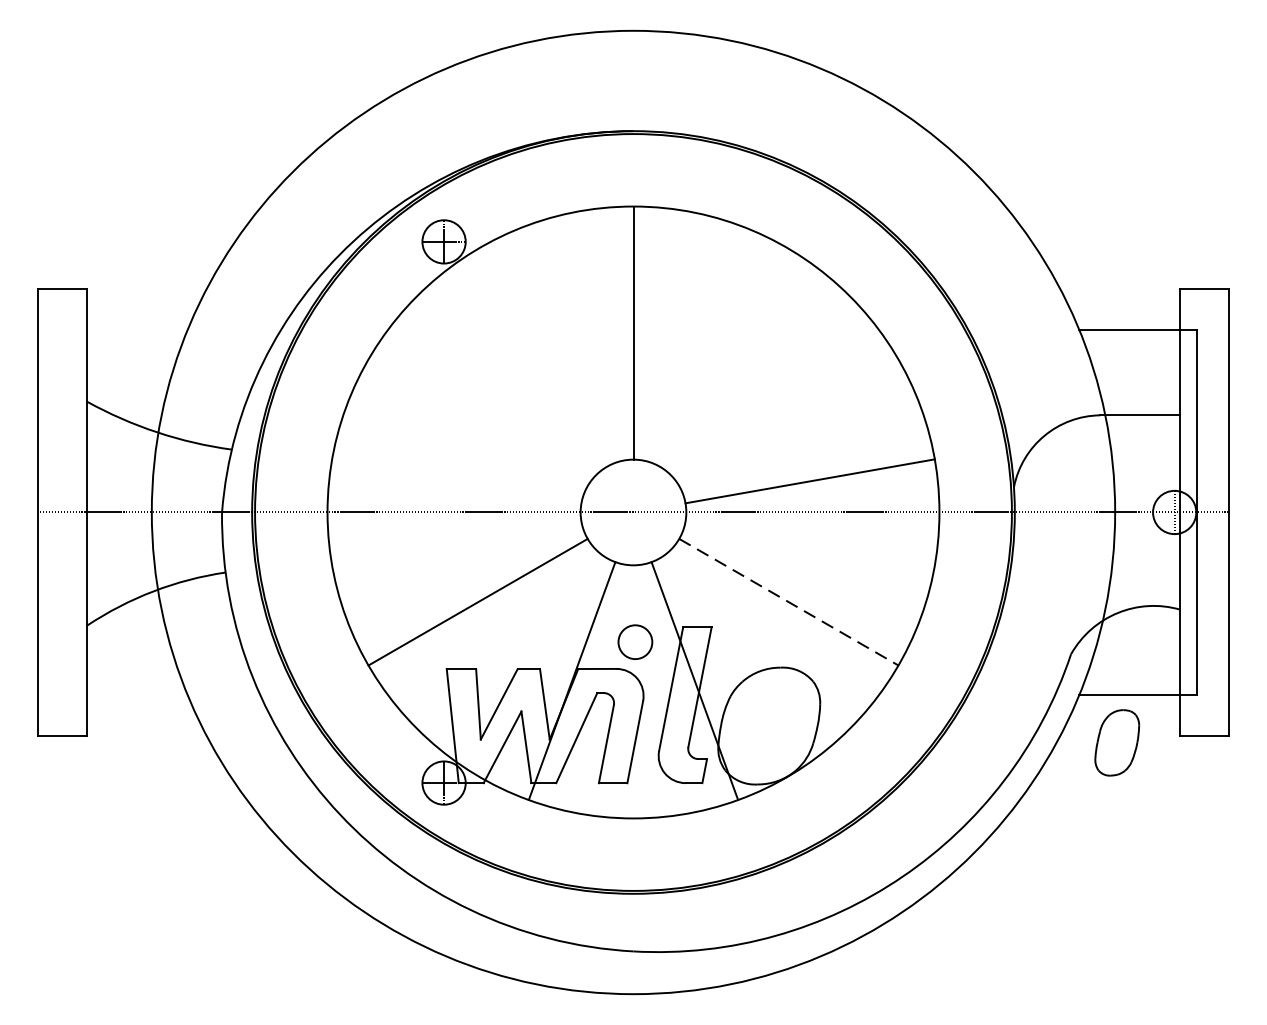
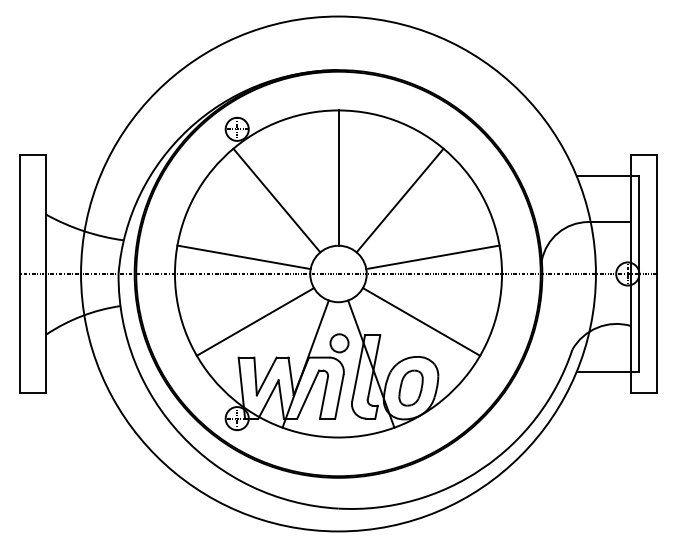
line: (517, 374) -> (276, 200), added
line: (747, 374) -> (399, 200), added
line: (455, 481) -> (243, 257), added
line: (788, 601) -> (421, 321), dashed -> solid
part: (1116, 741) -> (410, 387), moved

